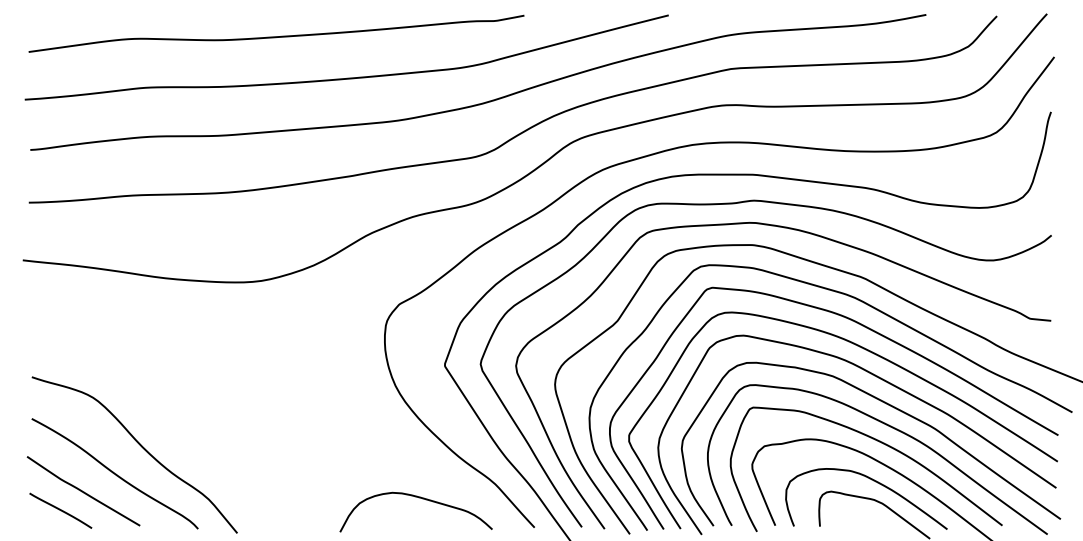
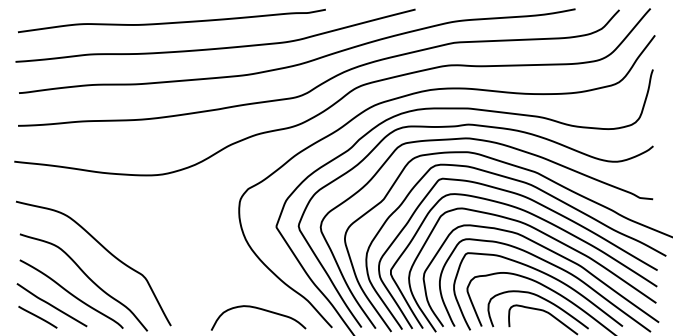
curve: (169, 403) -> (105, 250), added

